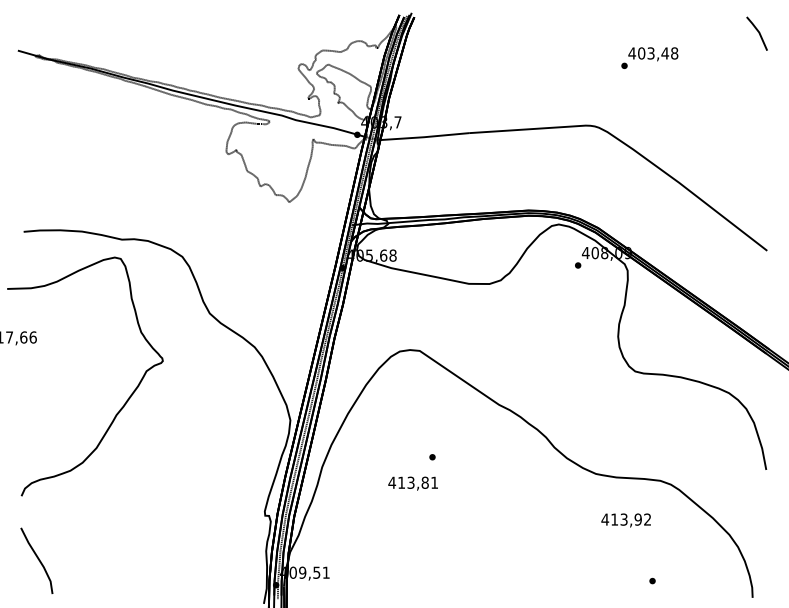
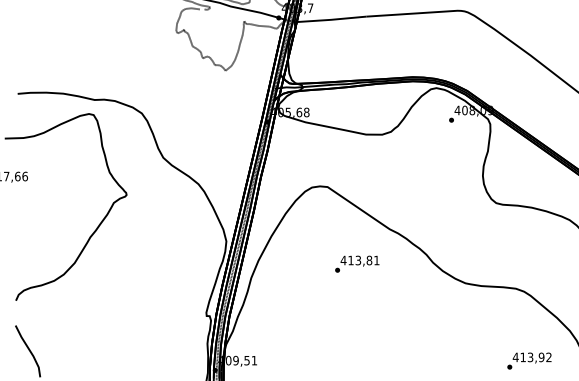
text: (412, 483) -> (359, 261), moved
text: (625, 520) -> (531, 358), moved

